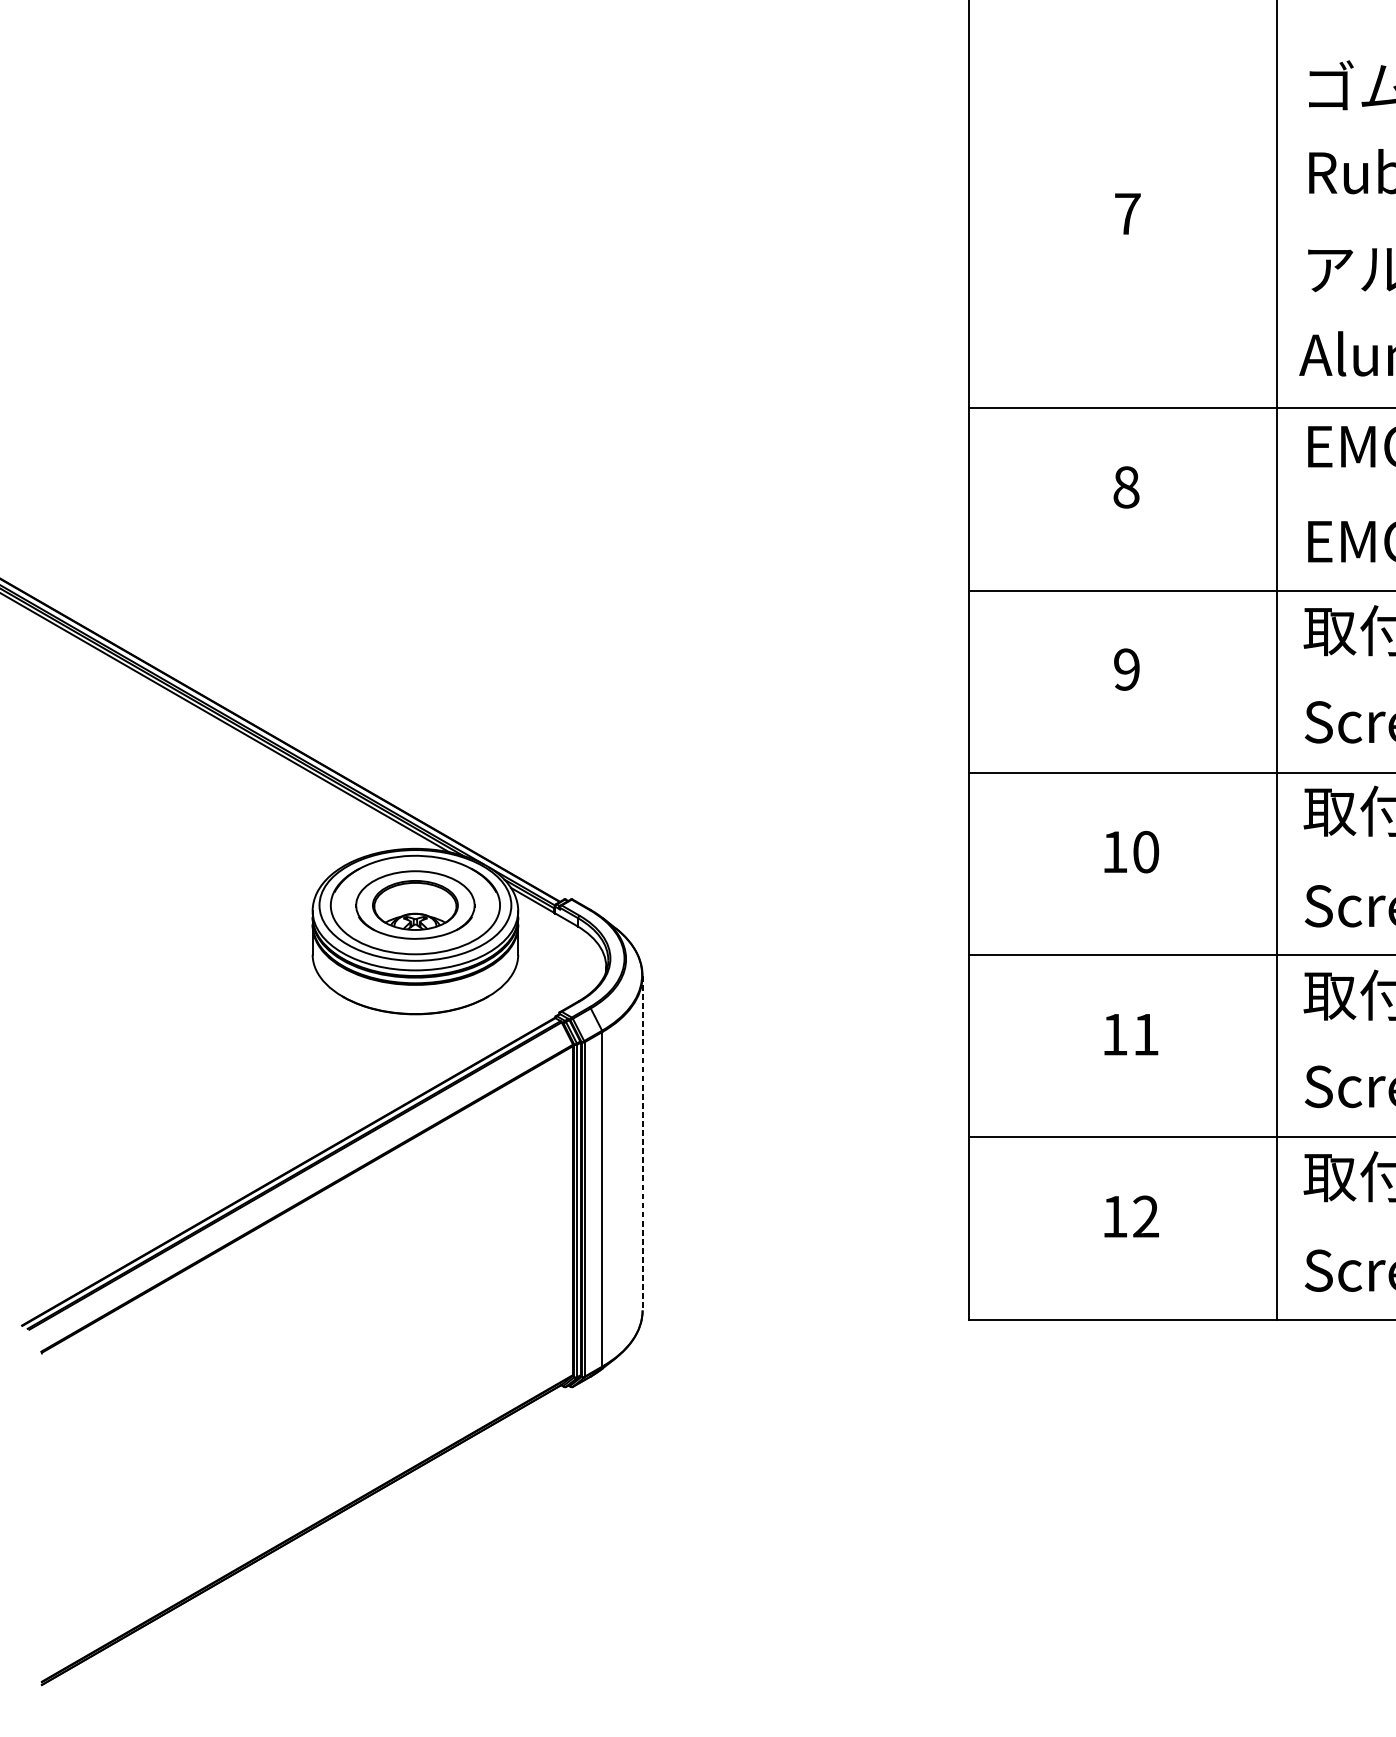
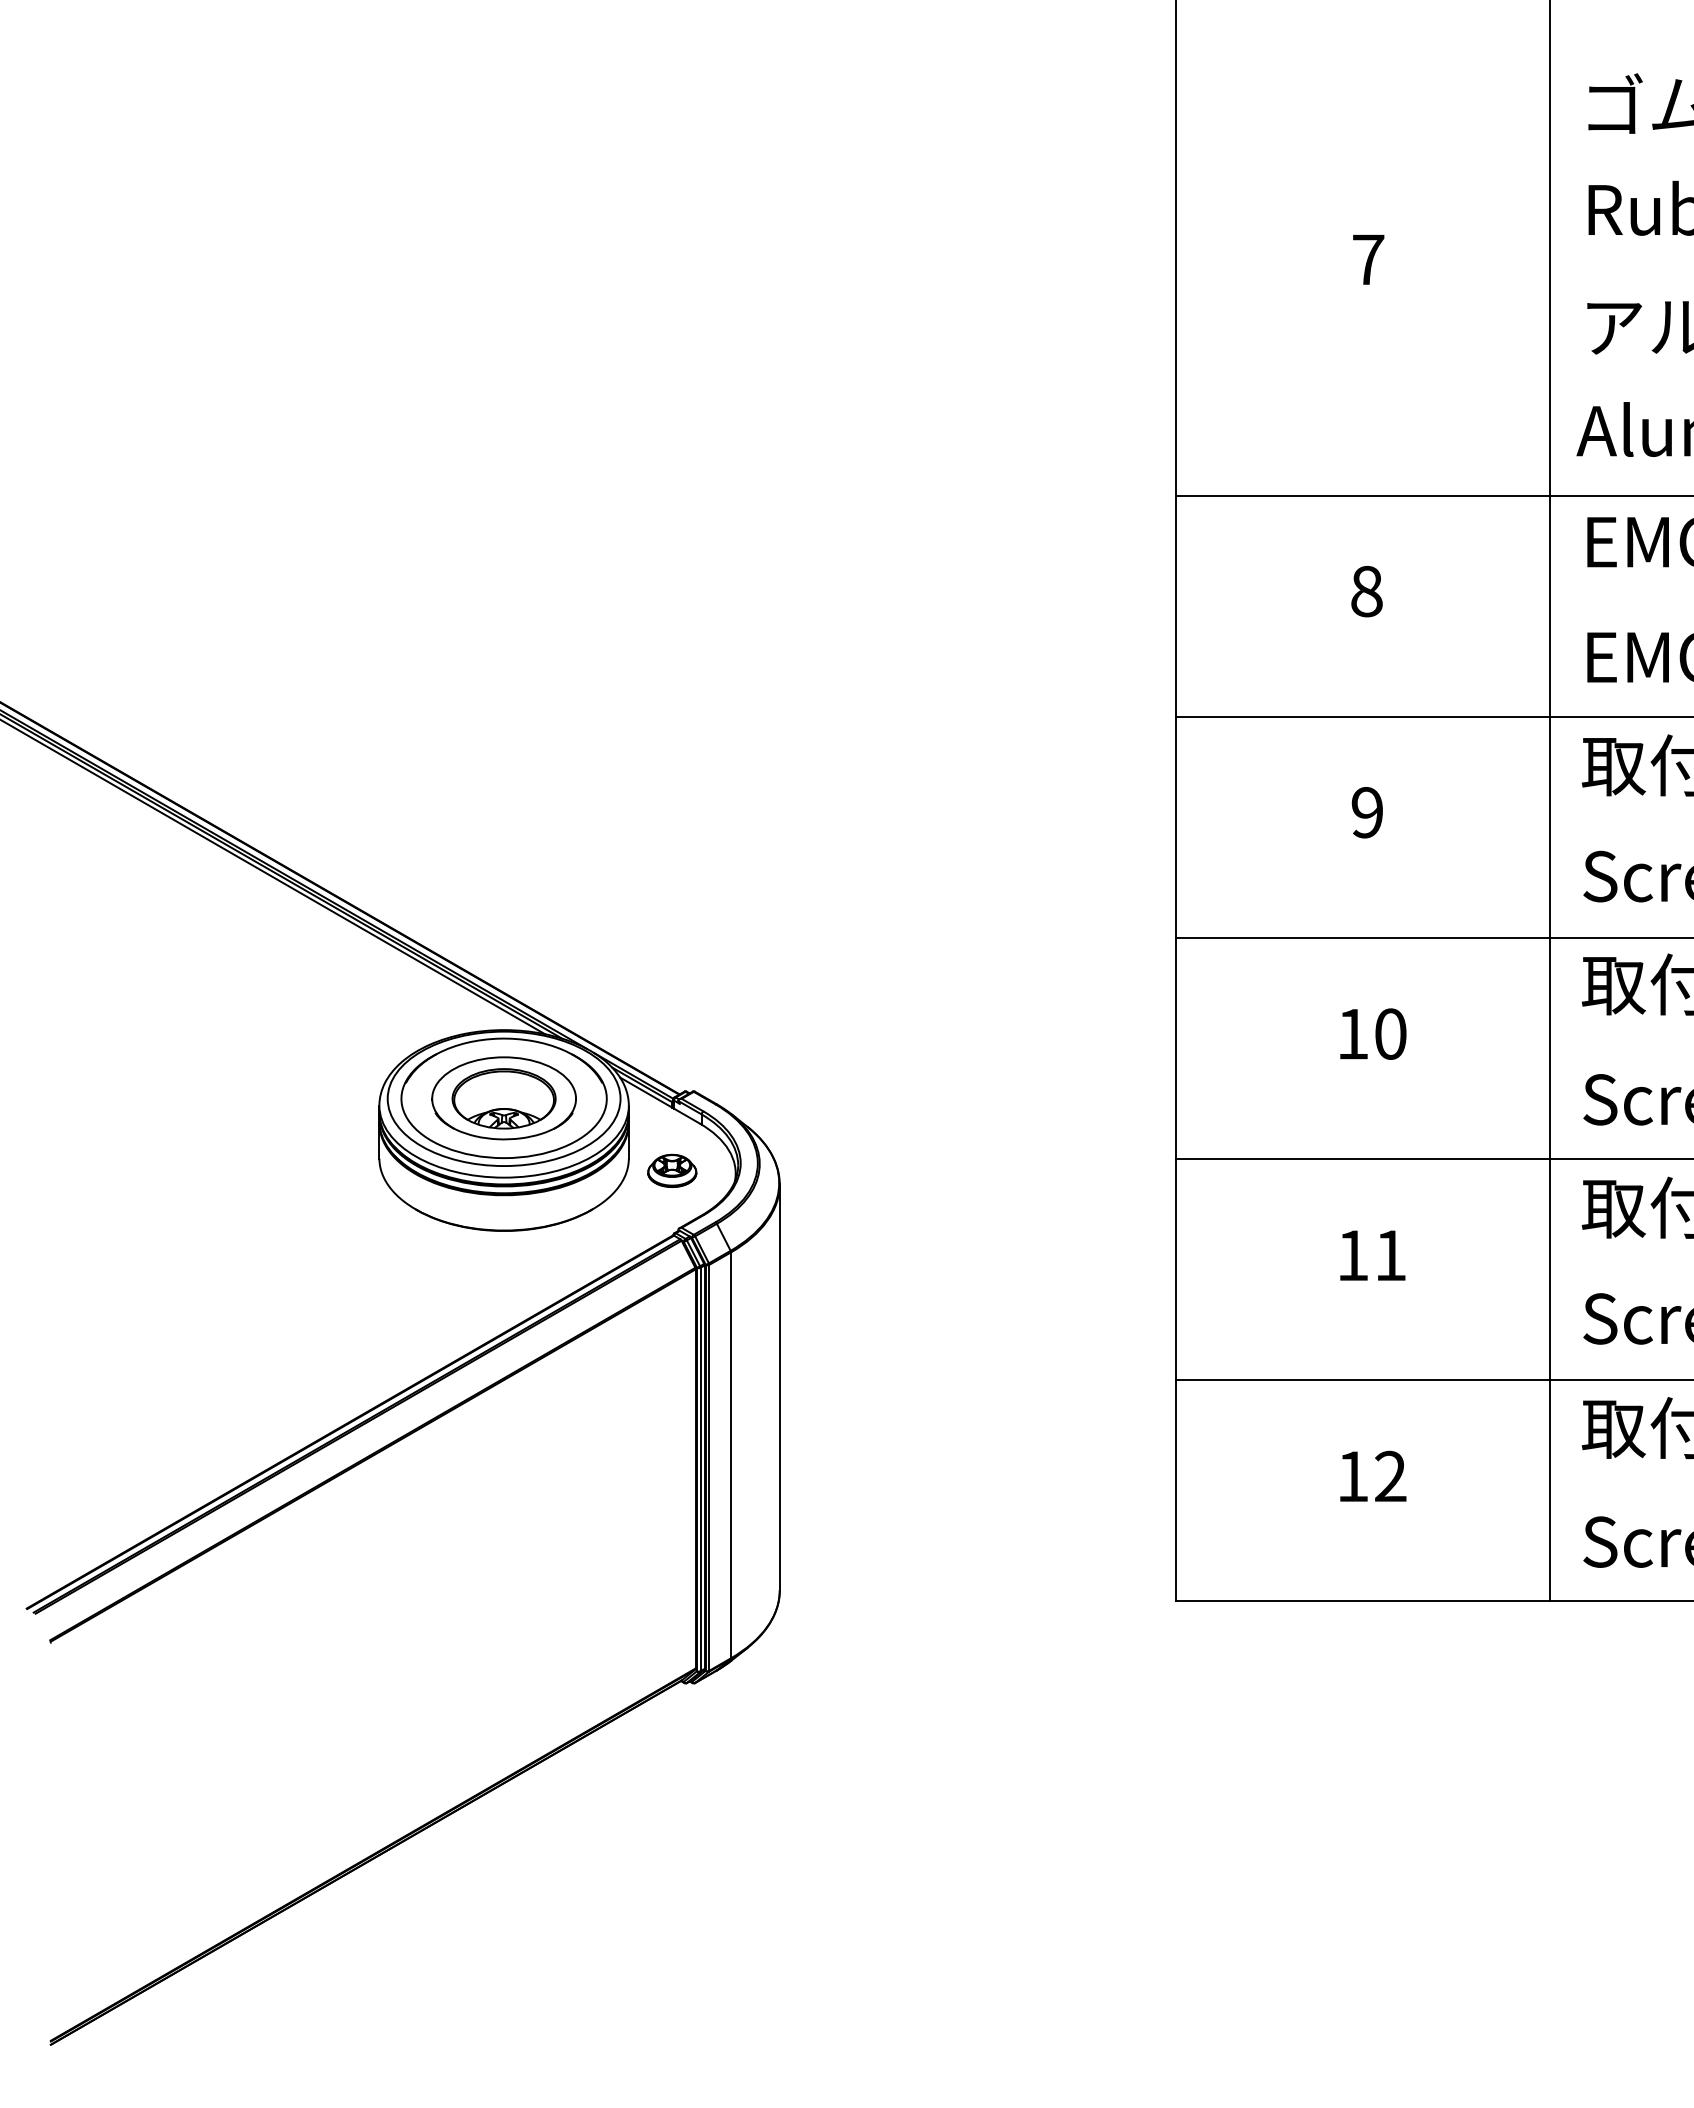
part: (554, 964) -> (672, 1170), added
line: (642, 1143) -> (779, 1387), dashed -> solid

